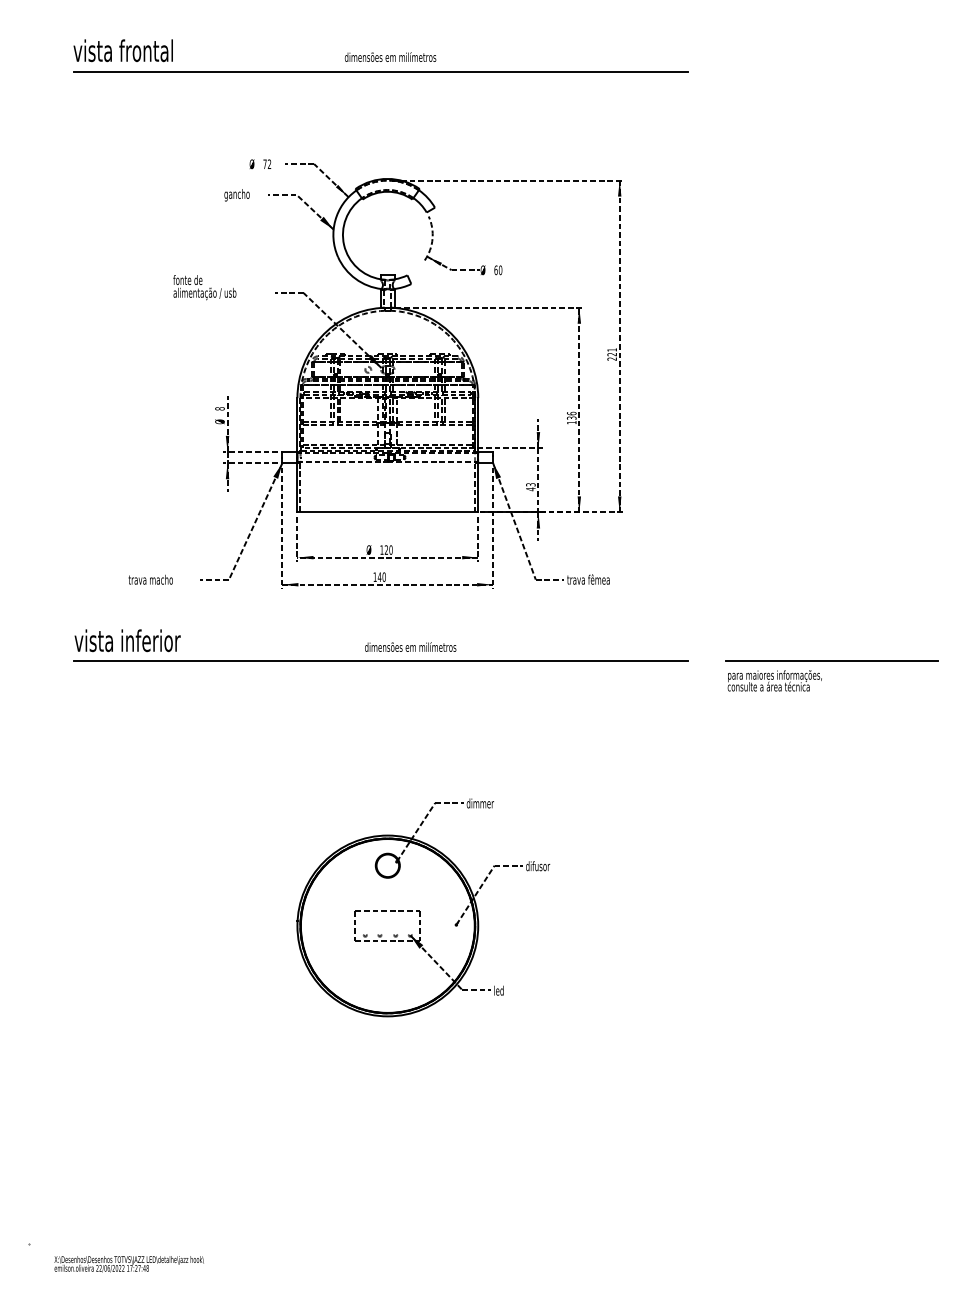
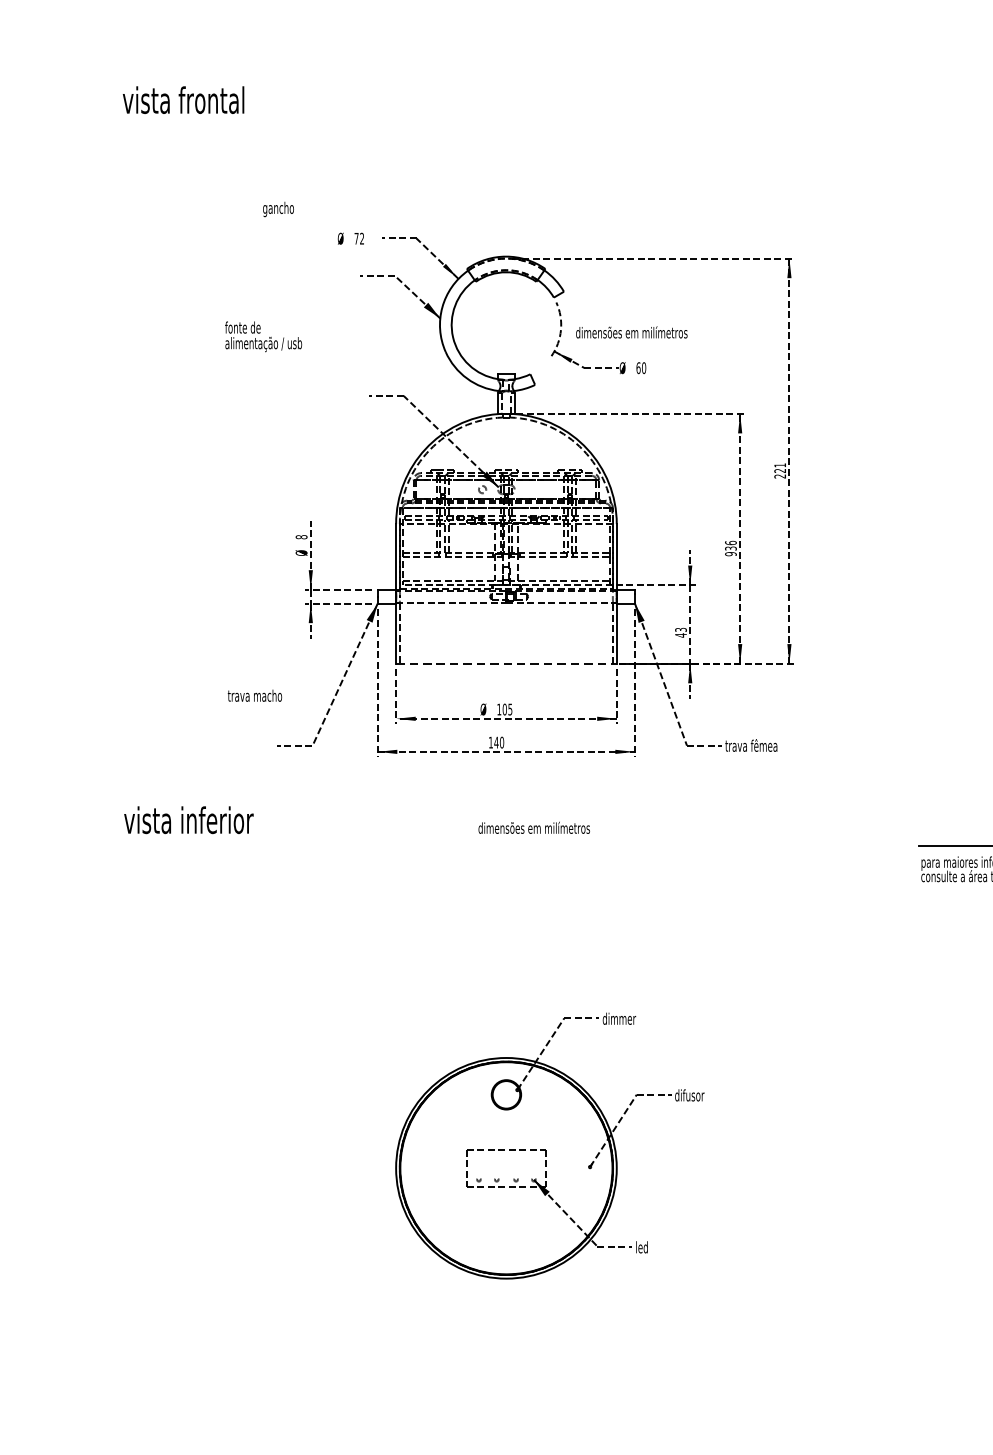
text: (390, 56) -> (631, 331), moved
line: (381, 72) -> (498, 126), removed
text: (236, 195) -> (277, 209), moved
text: (204, 287) -> (263, 336), moved
text: (571, 422) -> (730, 553), 136 -> 936
line: (388, 512) -> (507, 663), solid -> dashed
text: (388, 549) -> (507, 708), 120 -> 105
text: (150, 579) -> (254, 695), moved
line: (381, 661) -> (498, 845), removed

